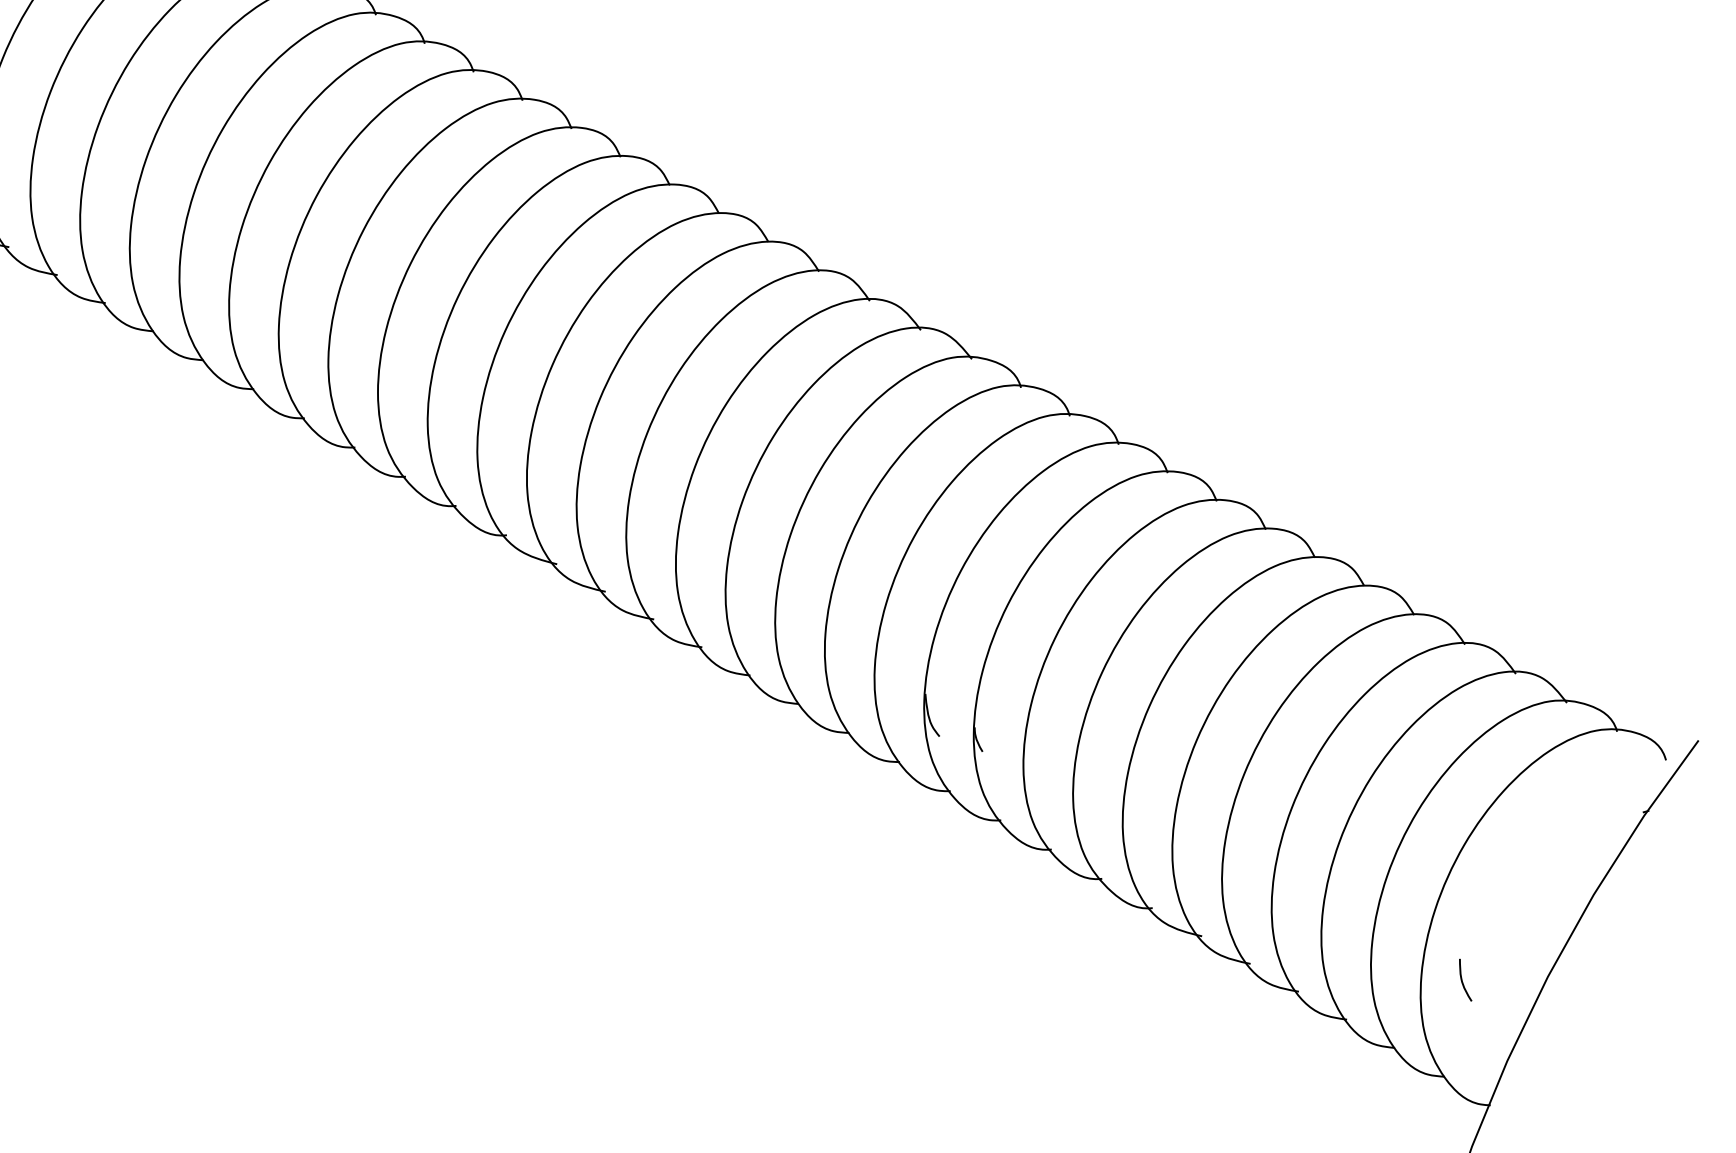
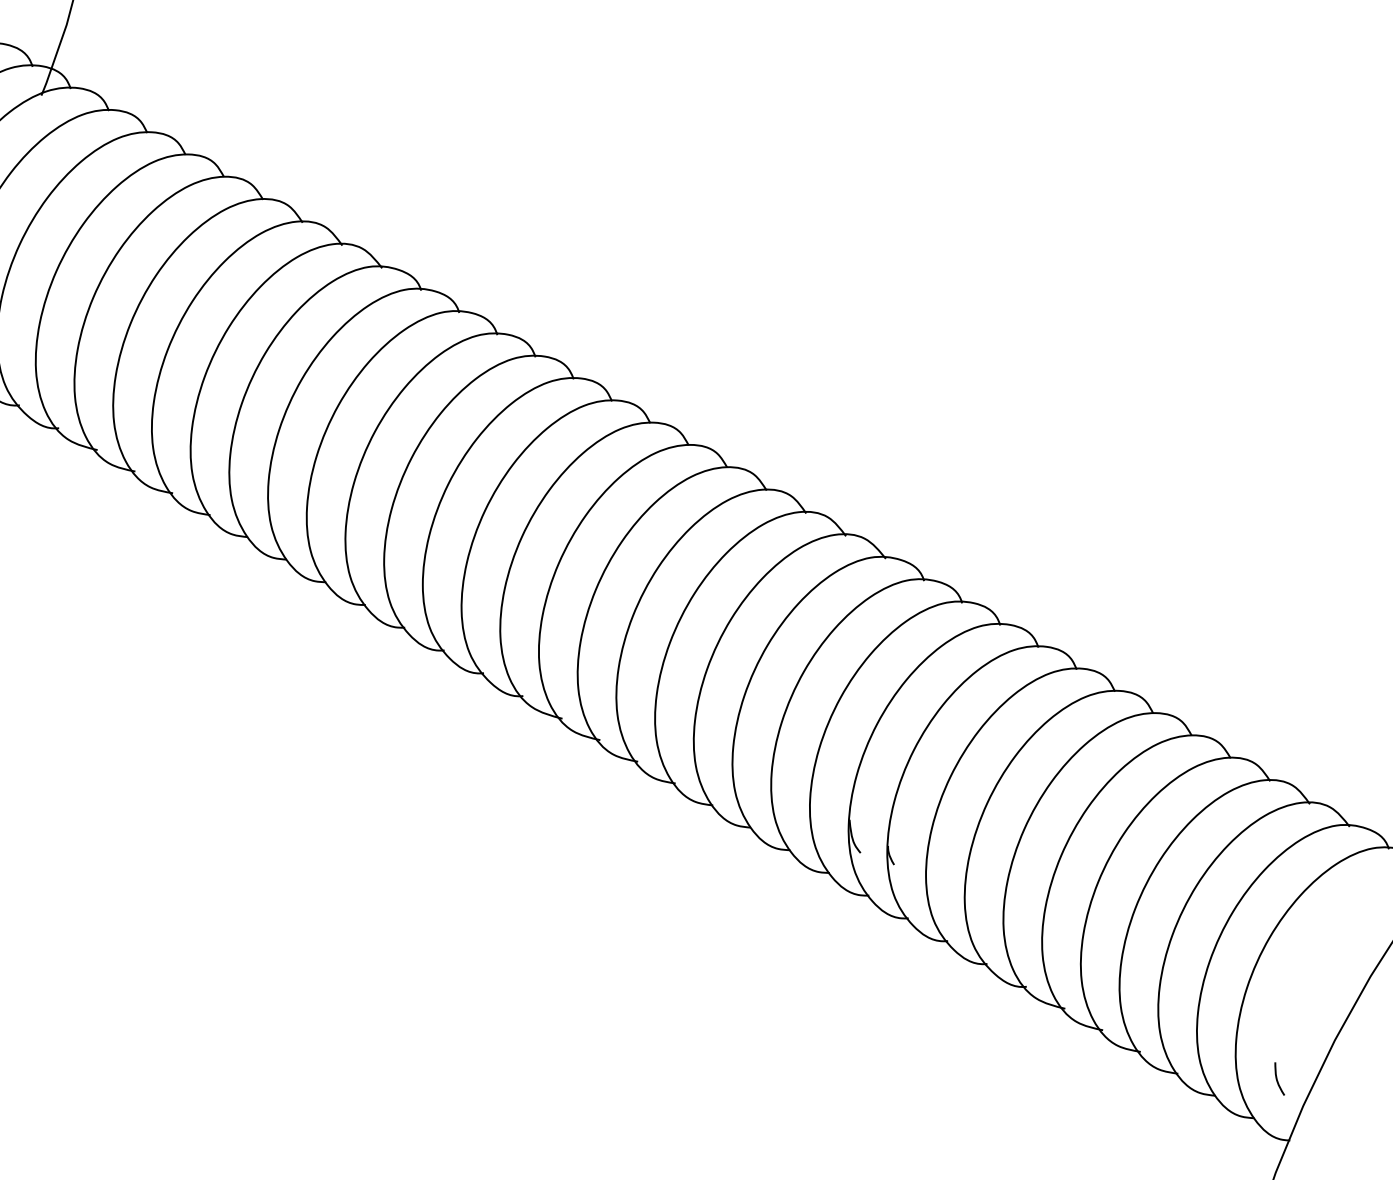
curve: (1462, 979) -> (1277, 1078), moved

